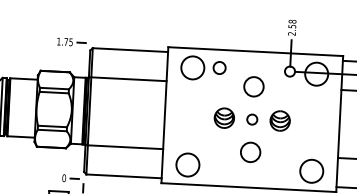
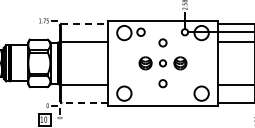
line: (131, 49) -> (85, 23), solid -> dashed
circle: (253, 86) -> (162, 42), size x0.6
circle: (249, 151) -> (162, 83), size x0.6
line: (123, 175) -> (84, 102), solid -> dashed

